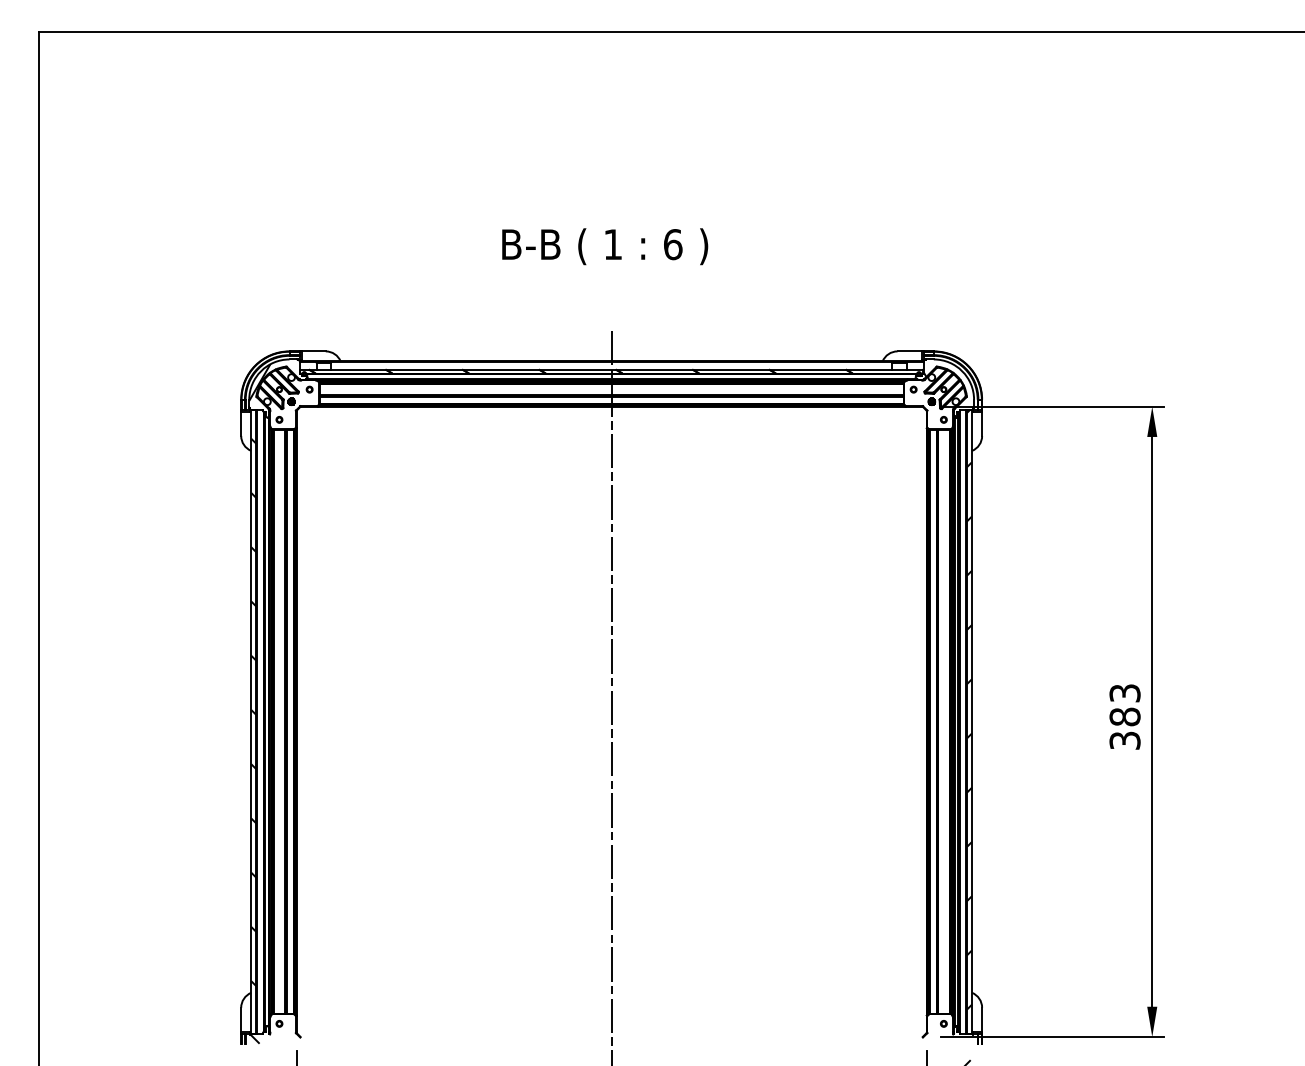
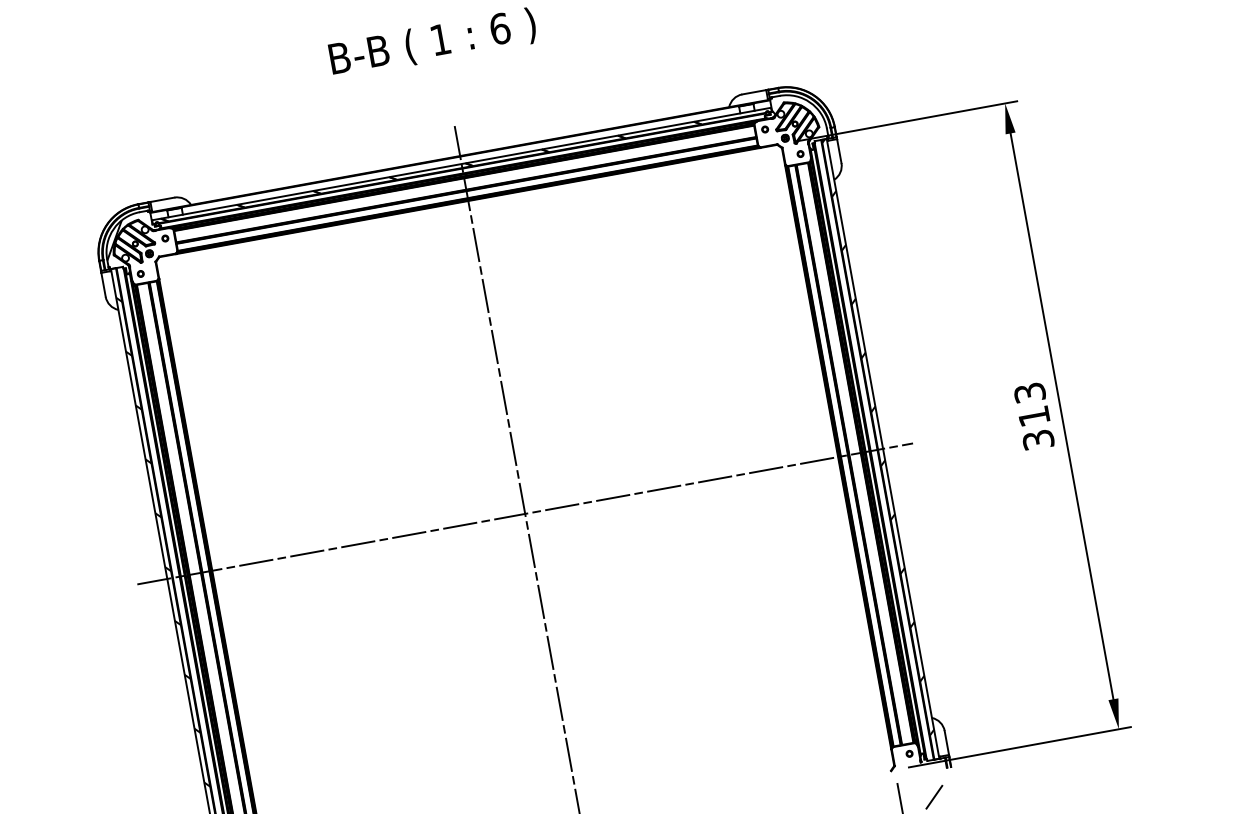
text: (1124, 716) -> (1033, 416), 383 -> 313
line: (611, 721) -> (524, 513), added

